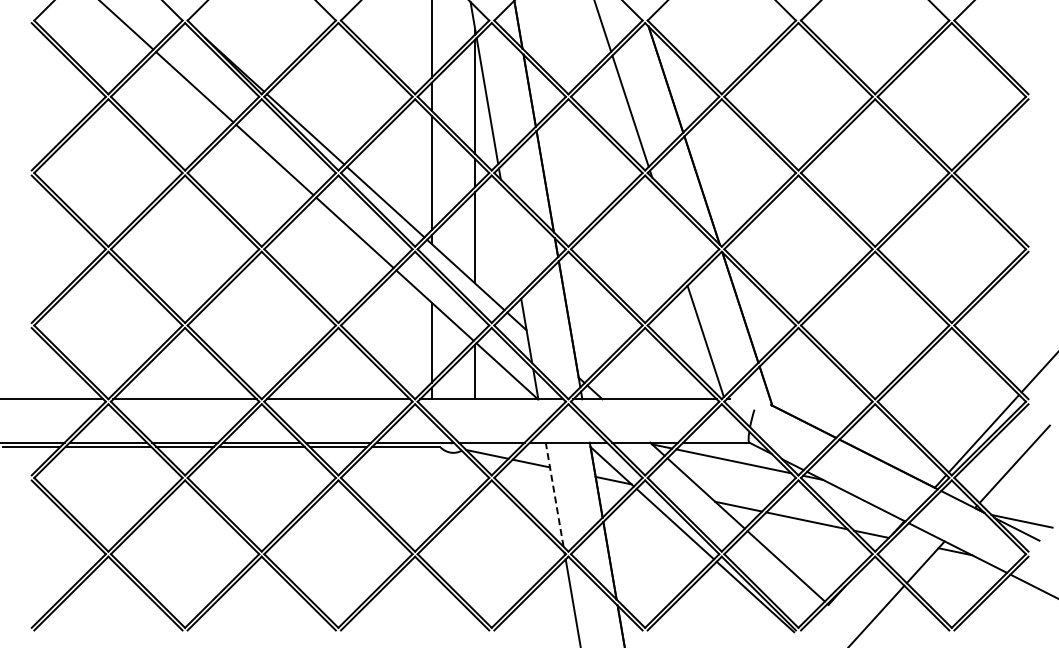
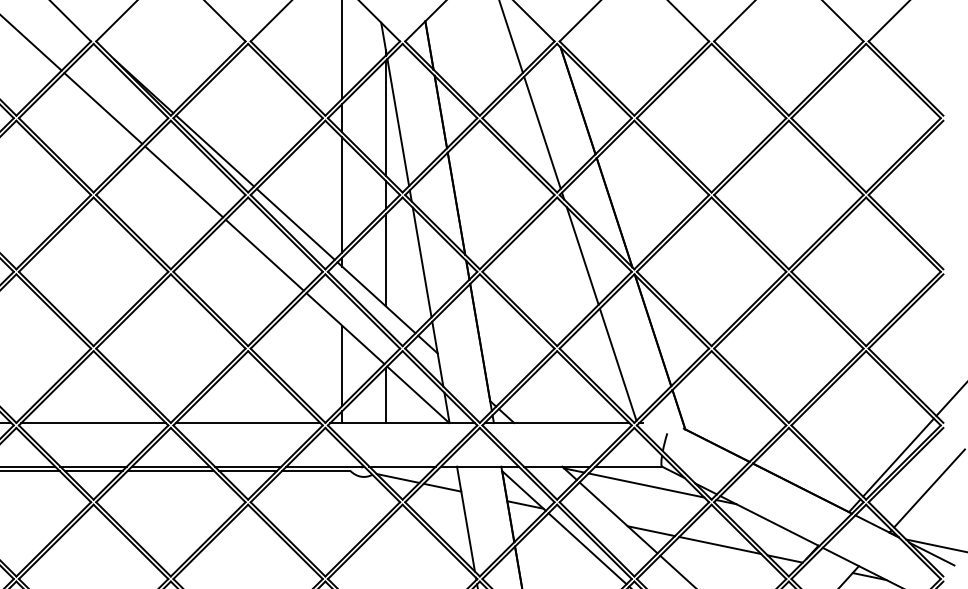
line: (670, 233) -> (582, 255), added
line: (510, 239) -> (421, 261), added
line: (554, 494) -> (465, 518), dashed -> solid

